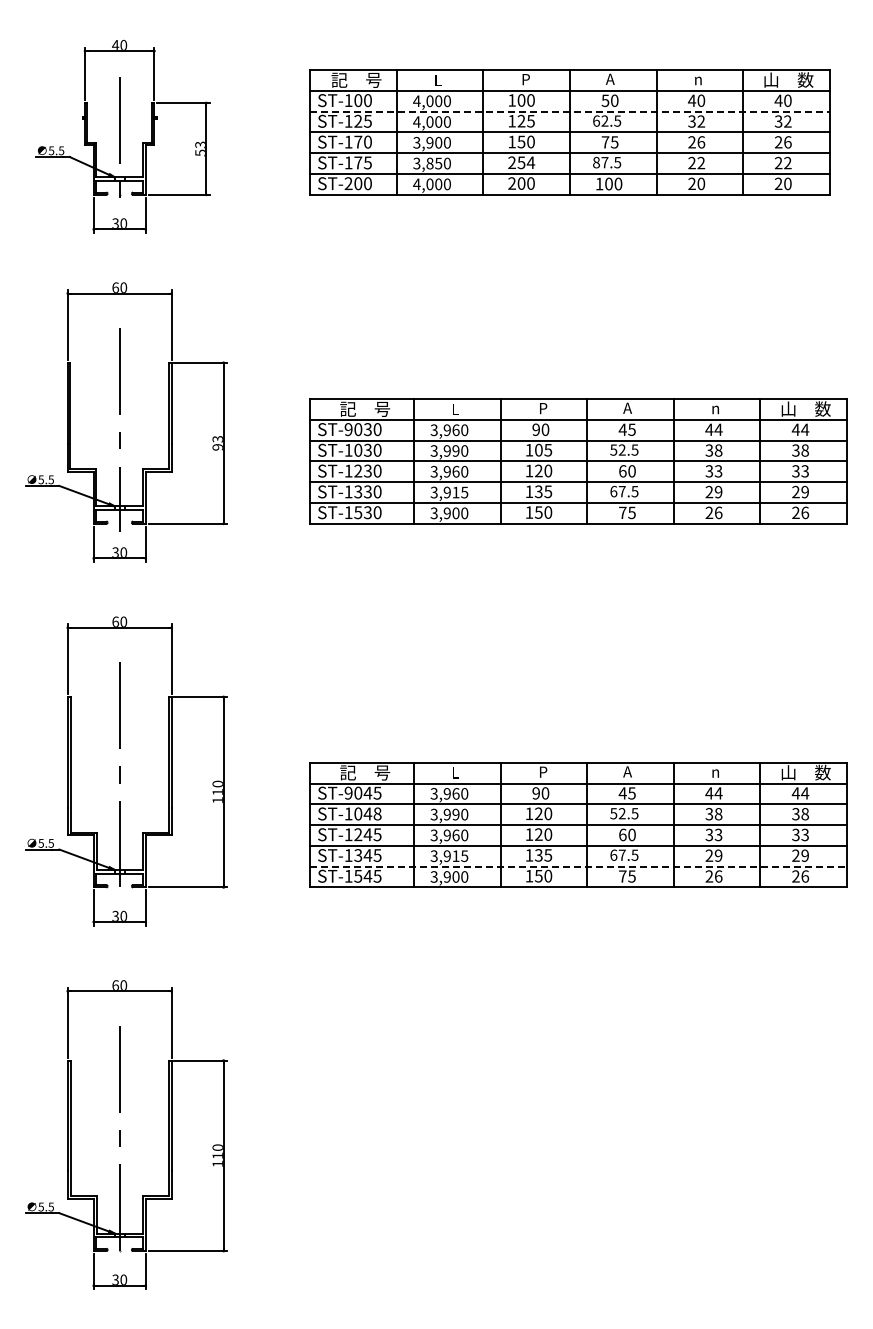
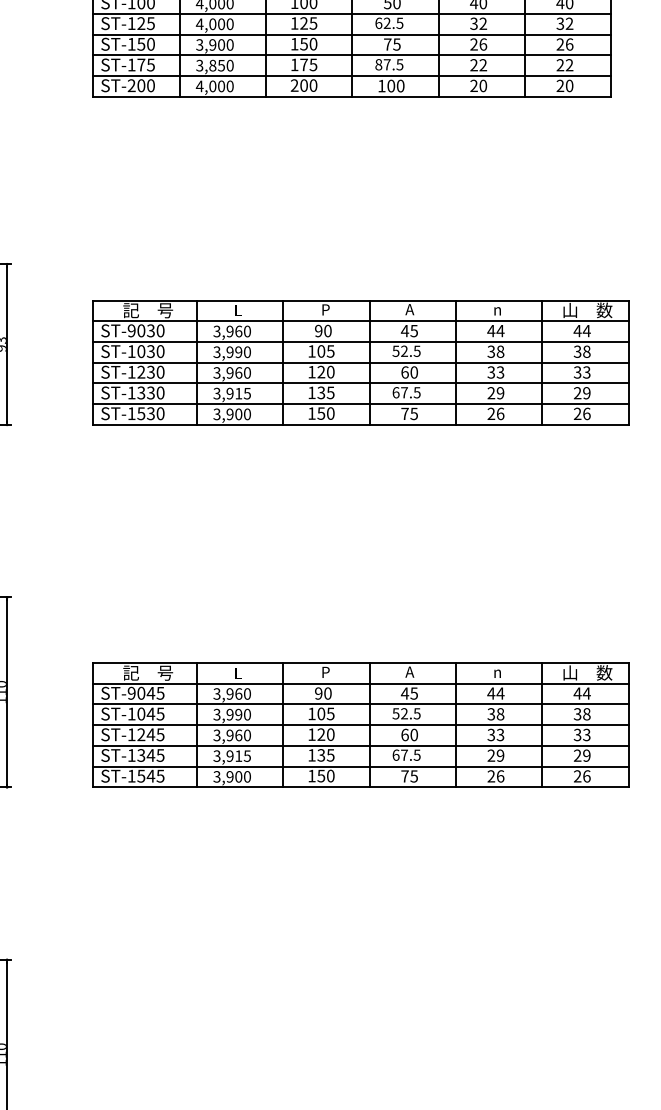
line: (569, 111) -> (351, 13), dashed -> solid
text: (358, 141) -> (141, 43), ST-170 -> ST-150
text: (521, 162) -> (304, 64), 254 -> 175
text: (377, 813) -> (160, 713), ST-1048 -> ST-1045
text: (543, 813) -> (325, 713), 120 -> 105
line: (579, 866) -> (361, 766), dashed -> solid

